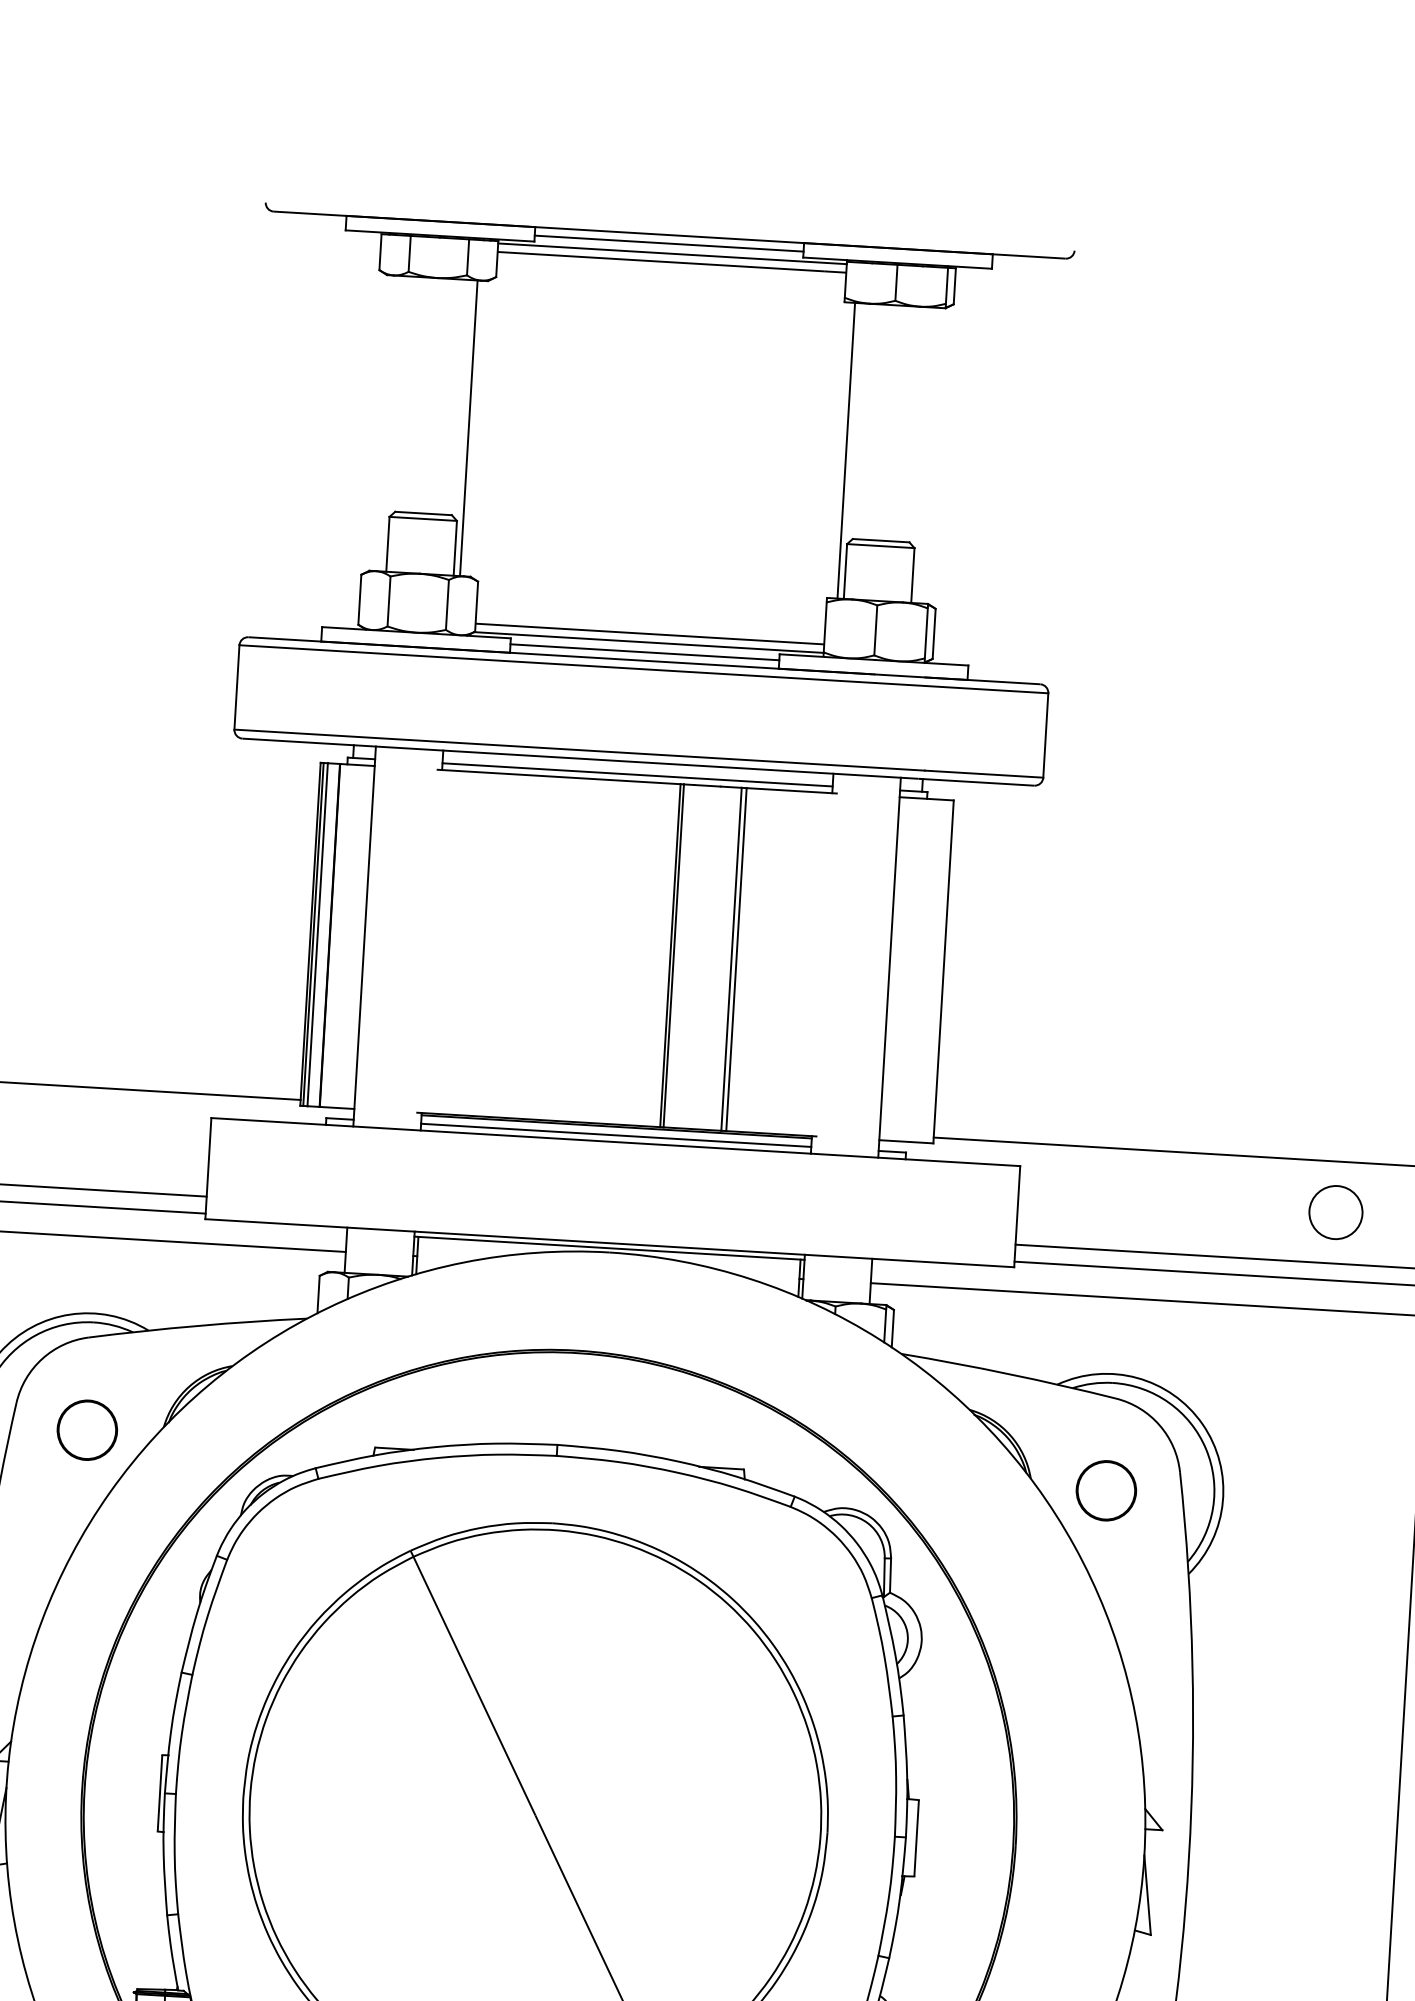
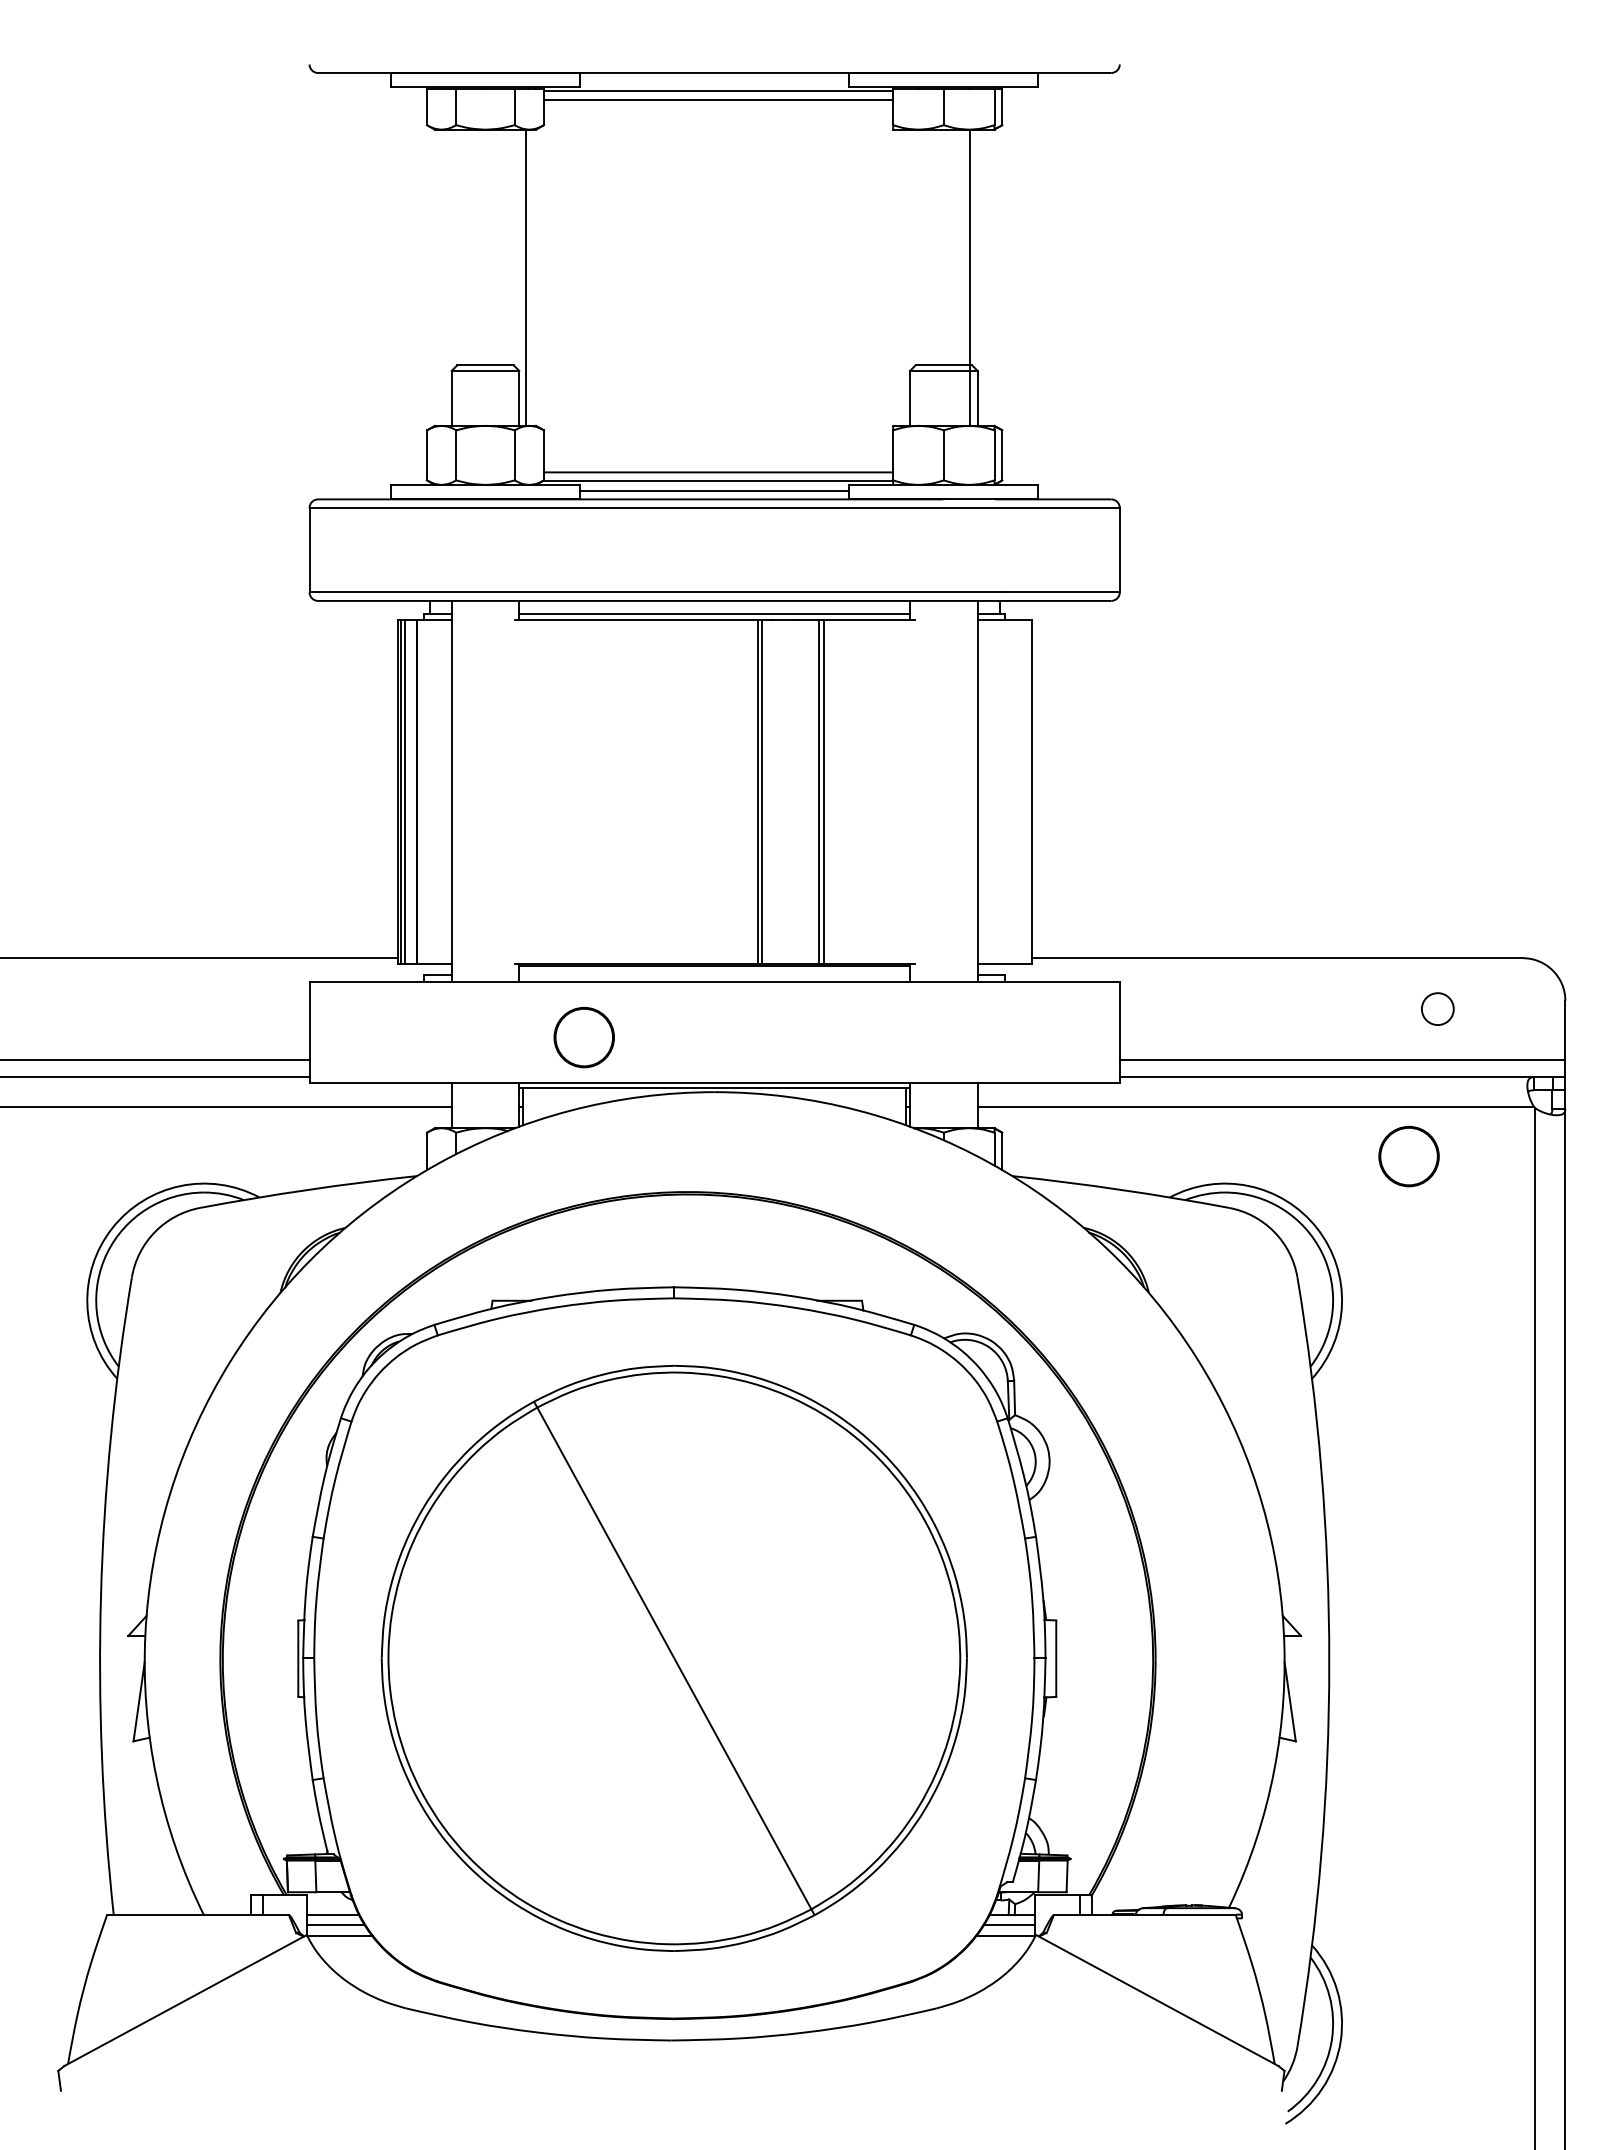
line: (669, 243) -> (714, 81), removed
line: (846, 450) -> (969, 277), moved
line: (616, 1135) -> (714, 974), removed
circle: (1335, 1211) -> (1437, 1008), size x0.6
part: (86, 1430) -> (583, 1037), moved
part: (1105, 1490) -> (1408, 1156), moved

